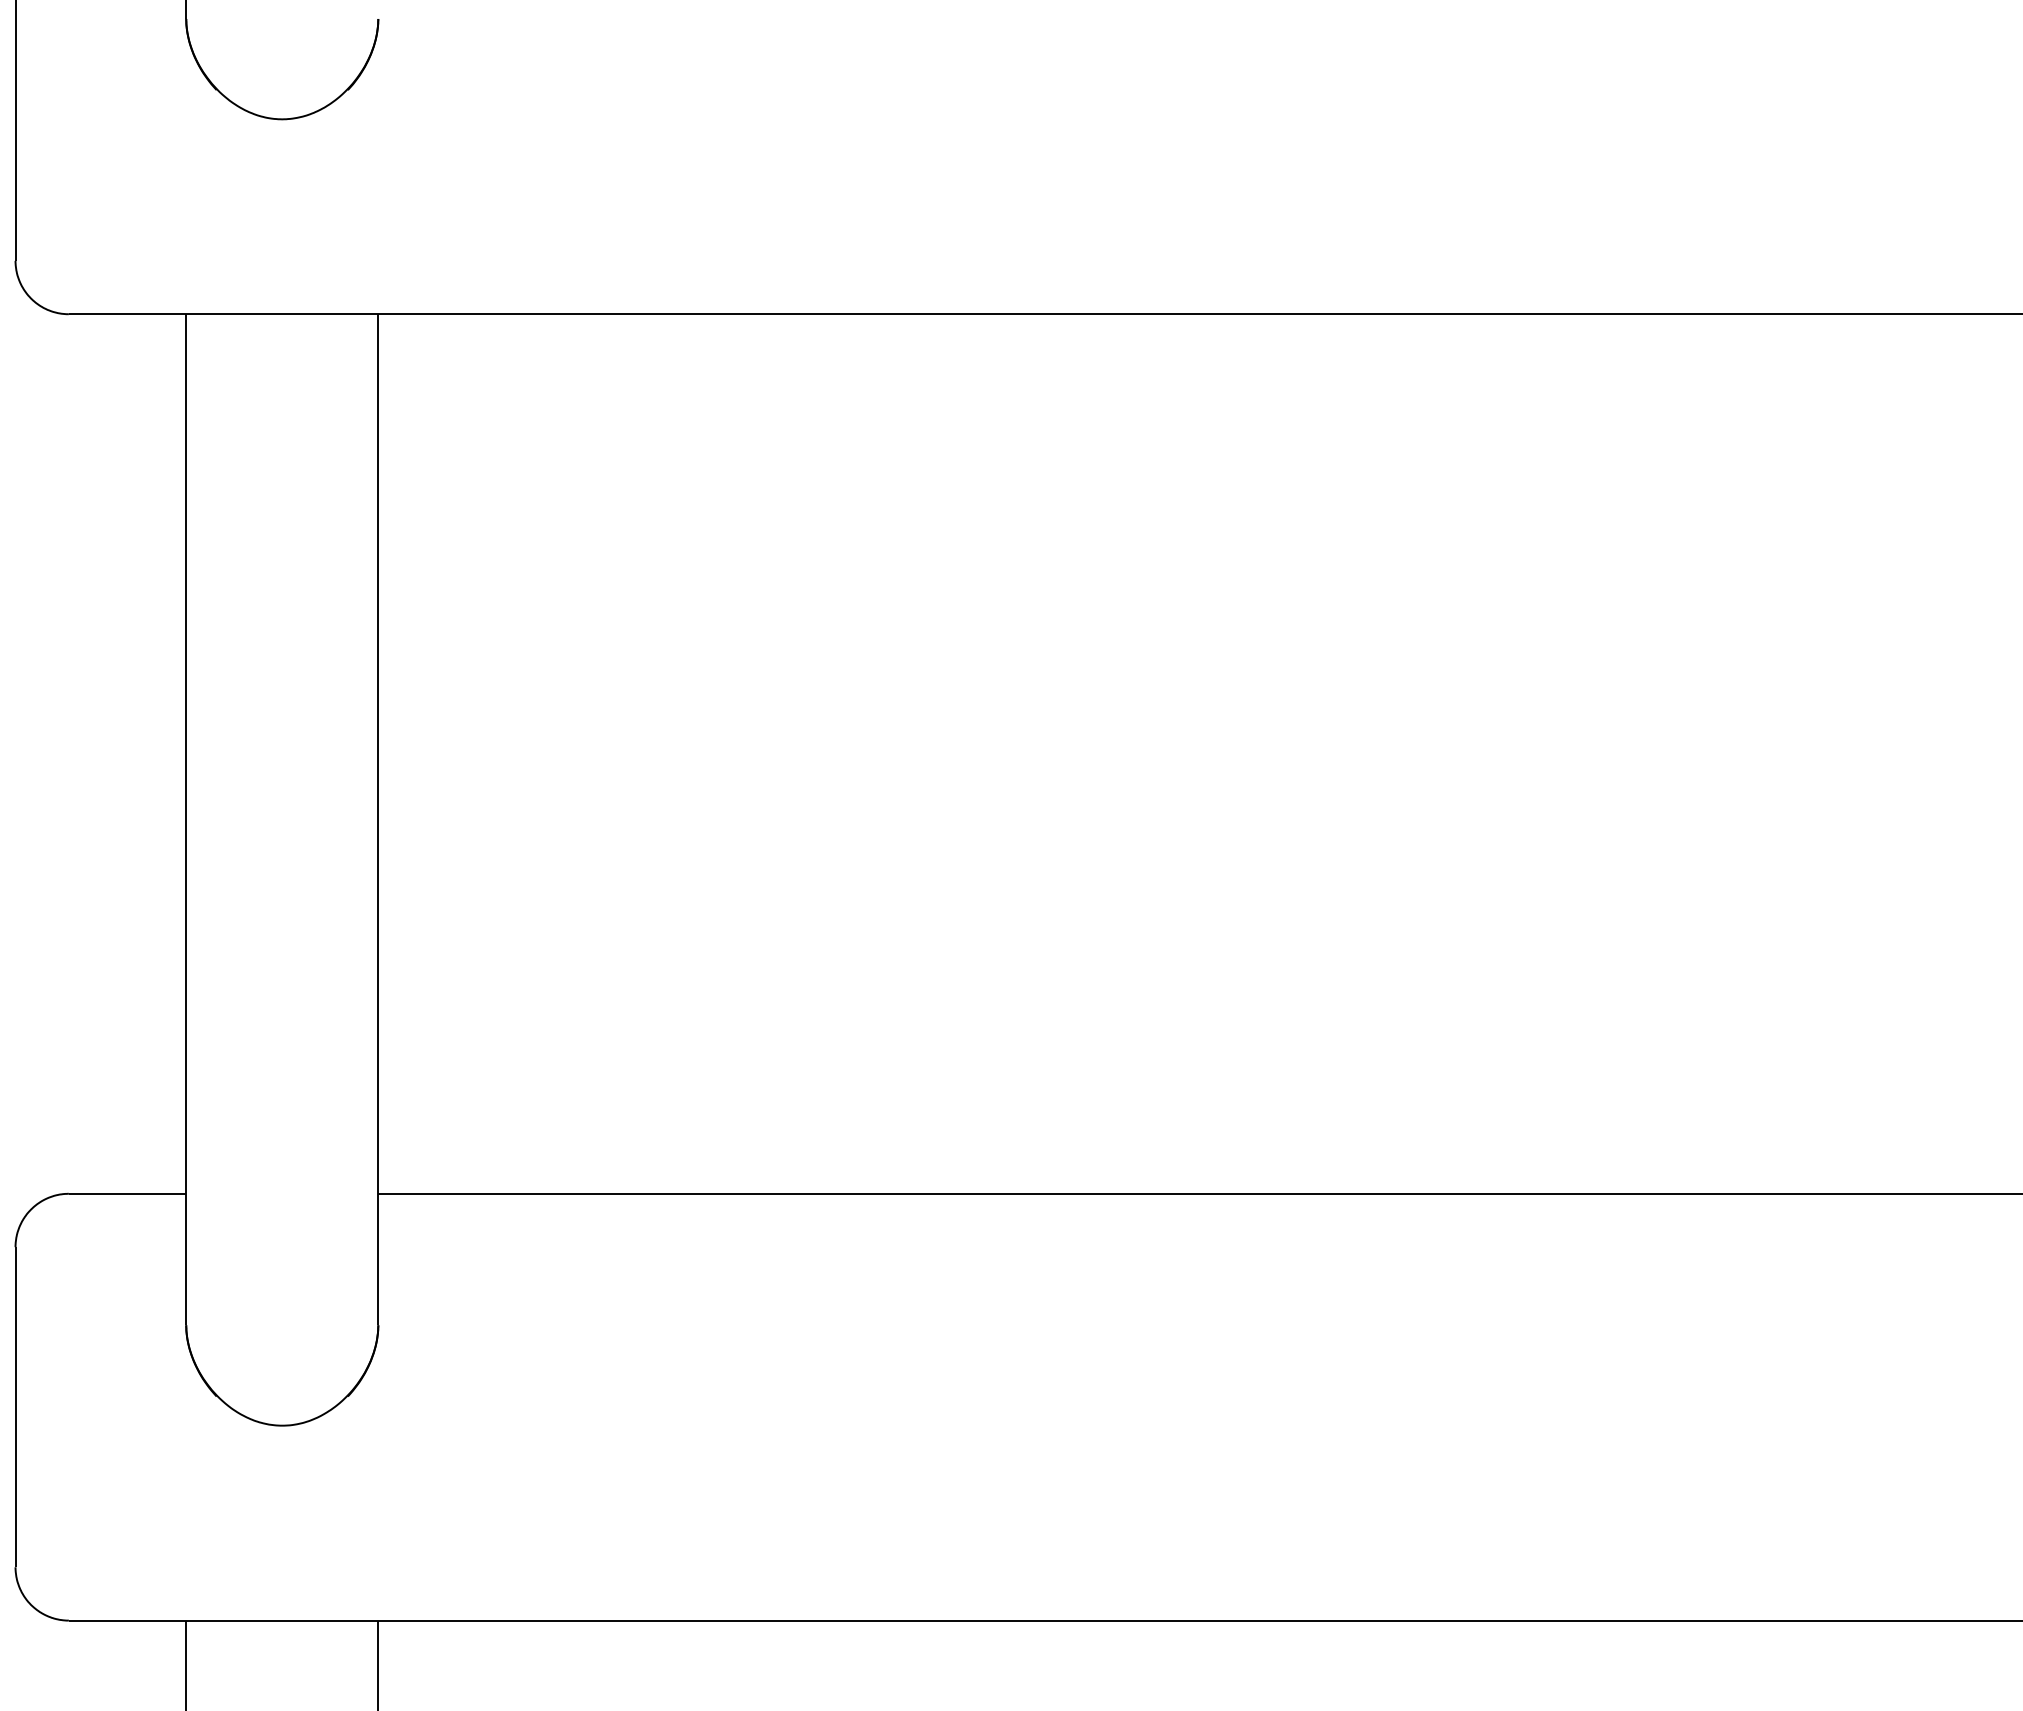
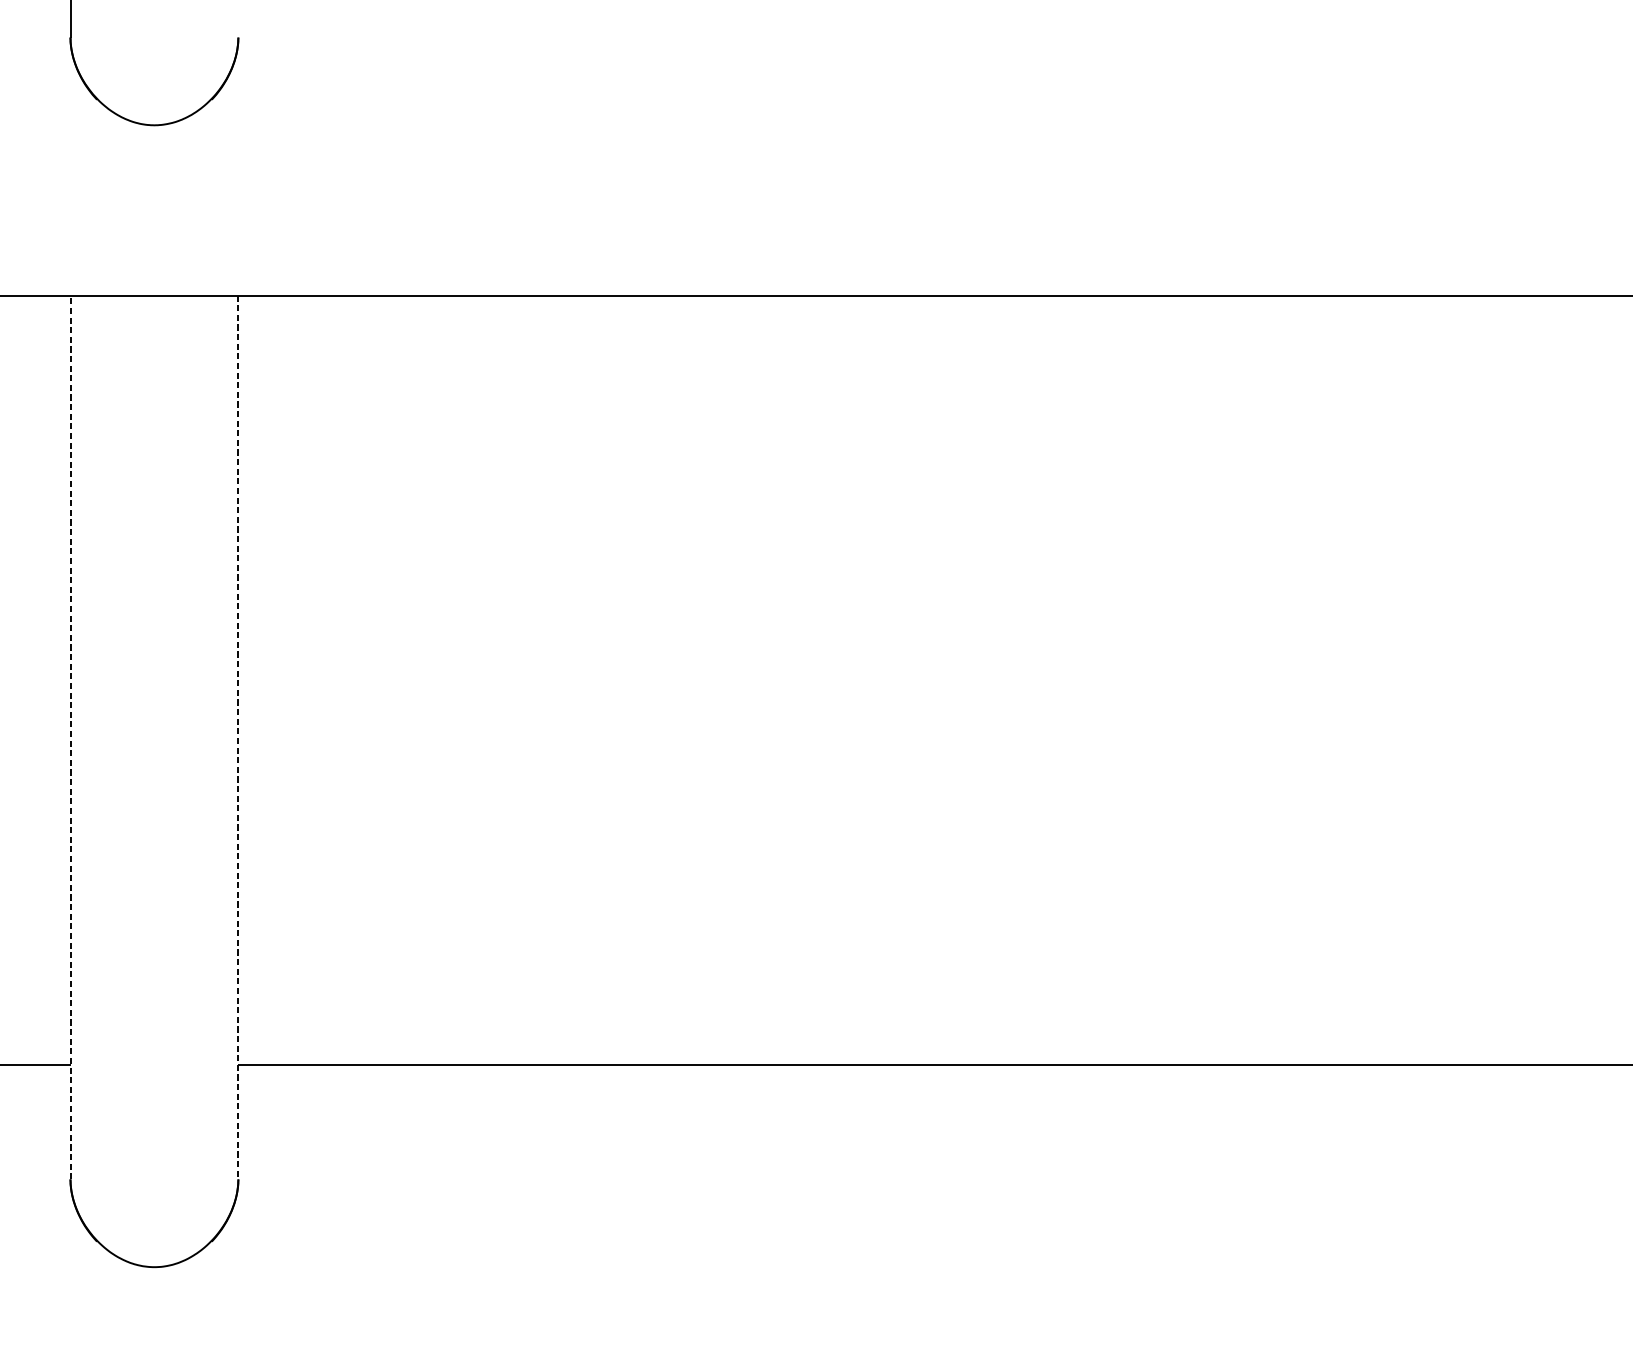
line: (186, 819) -> (70, 737), solid -> dashed
line: (378, 819) -> (238, 737), solid -> dashed

